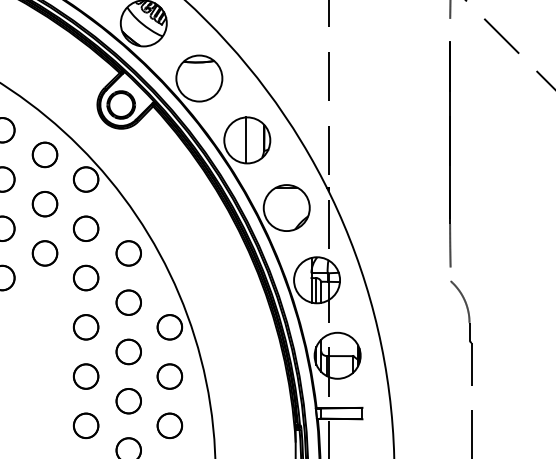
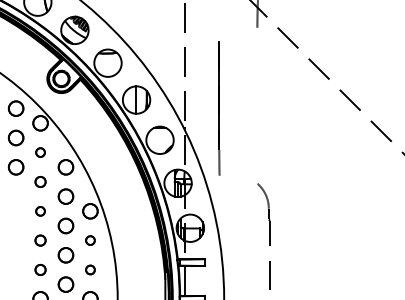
line: (450, 154) -> (219, 108), moved
circle: (85, 228) -> (40, 152), size x0.6
part: (85, 277) -> (40, 181), size x0.7
circle: (85, 327) -> (40, 211), size x0.6
circle: (85, 376) -> (40, 240), size x0.7
circle: (169, 376) -> (90, 240), size x0.6
part: (85, 425) -> (40, 269), size x0.7
part: (169, 425) -> (90, 269), size x0.6

